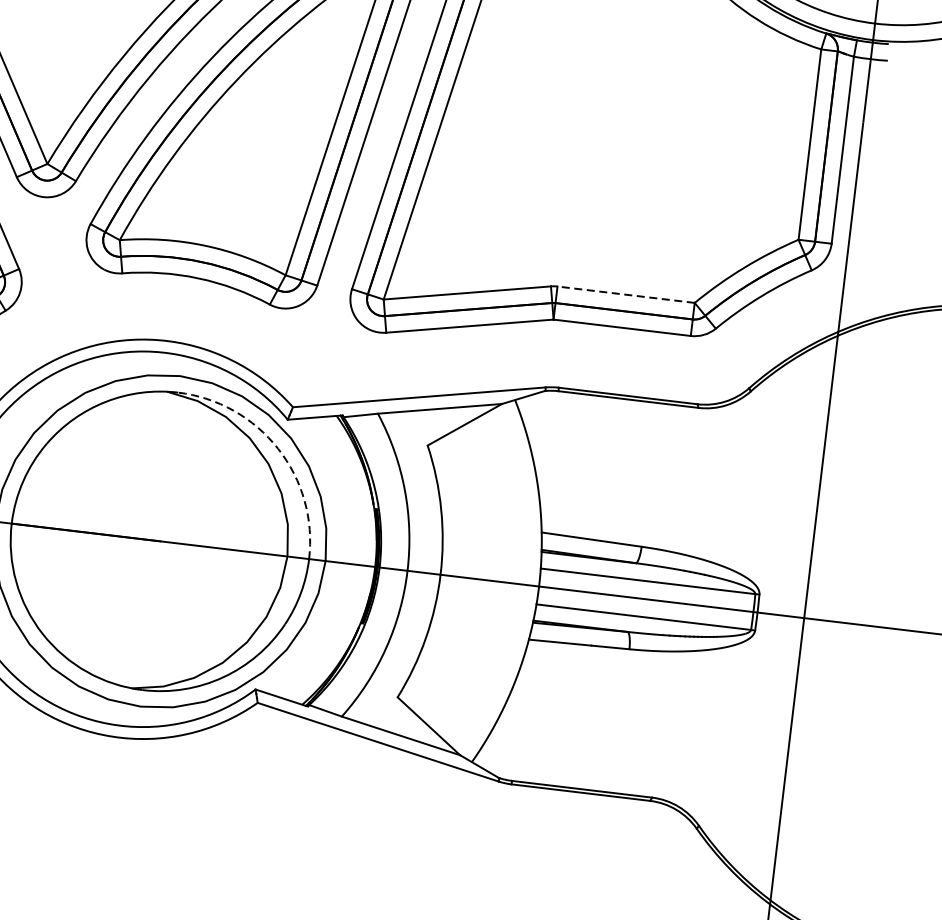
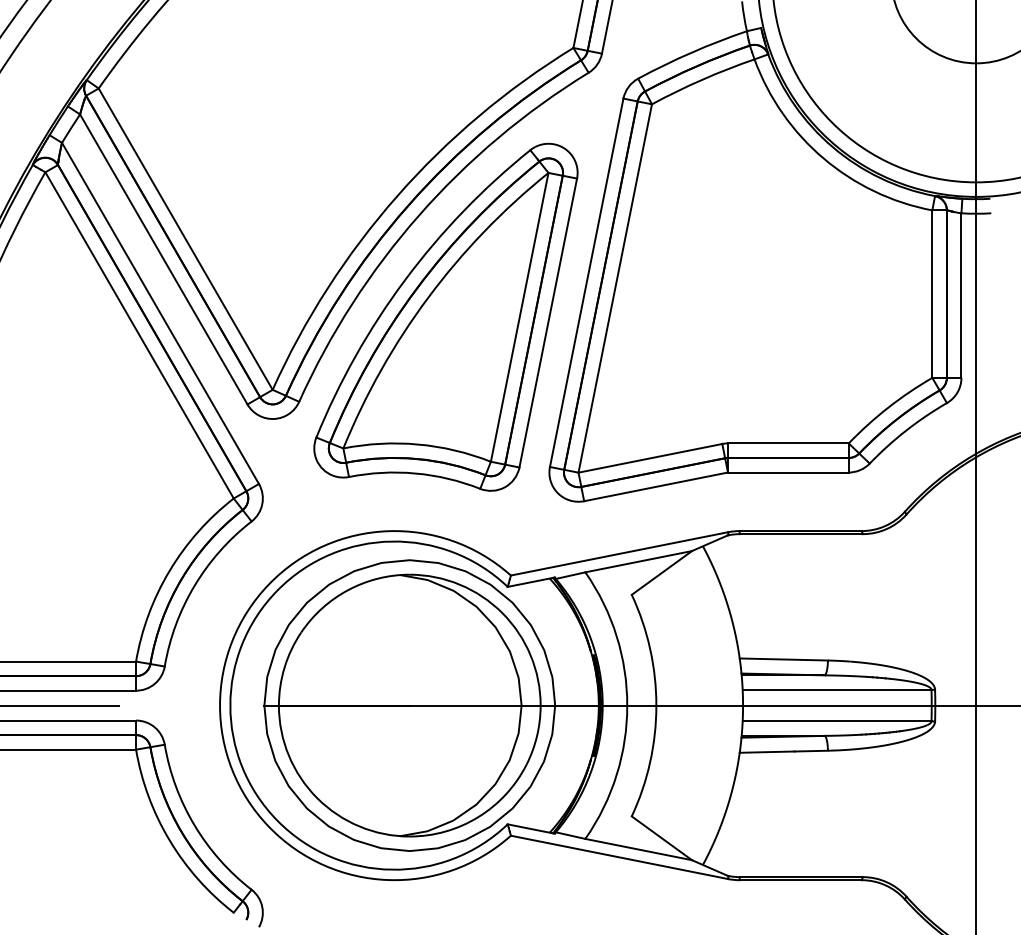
line: (625, 294) -> (787, 443), dashed -> solid
arc: (278, 449) -> (502, 613), dashed -> solid

